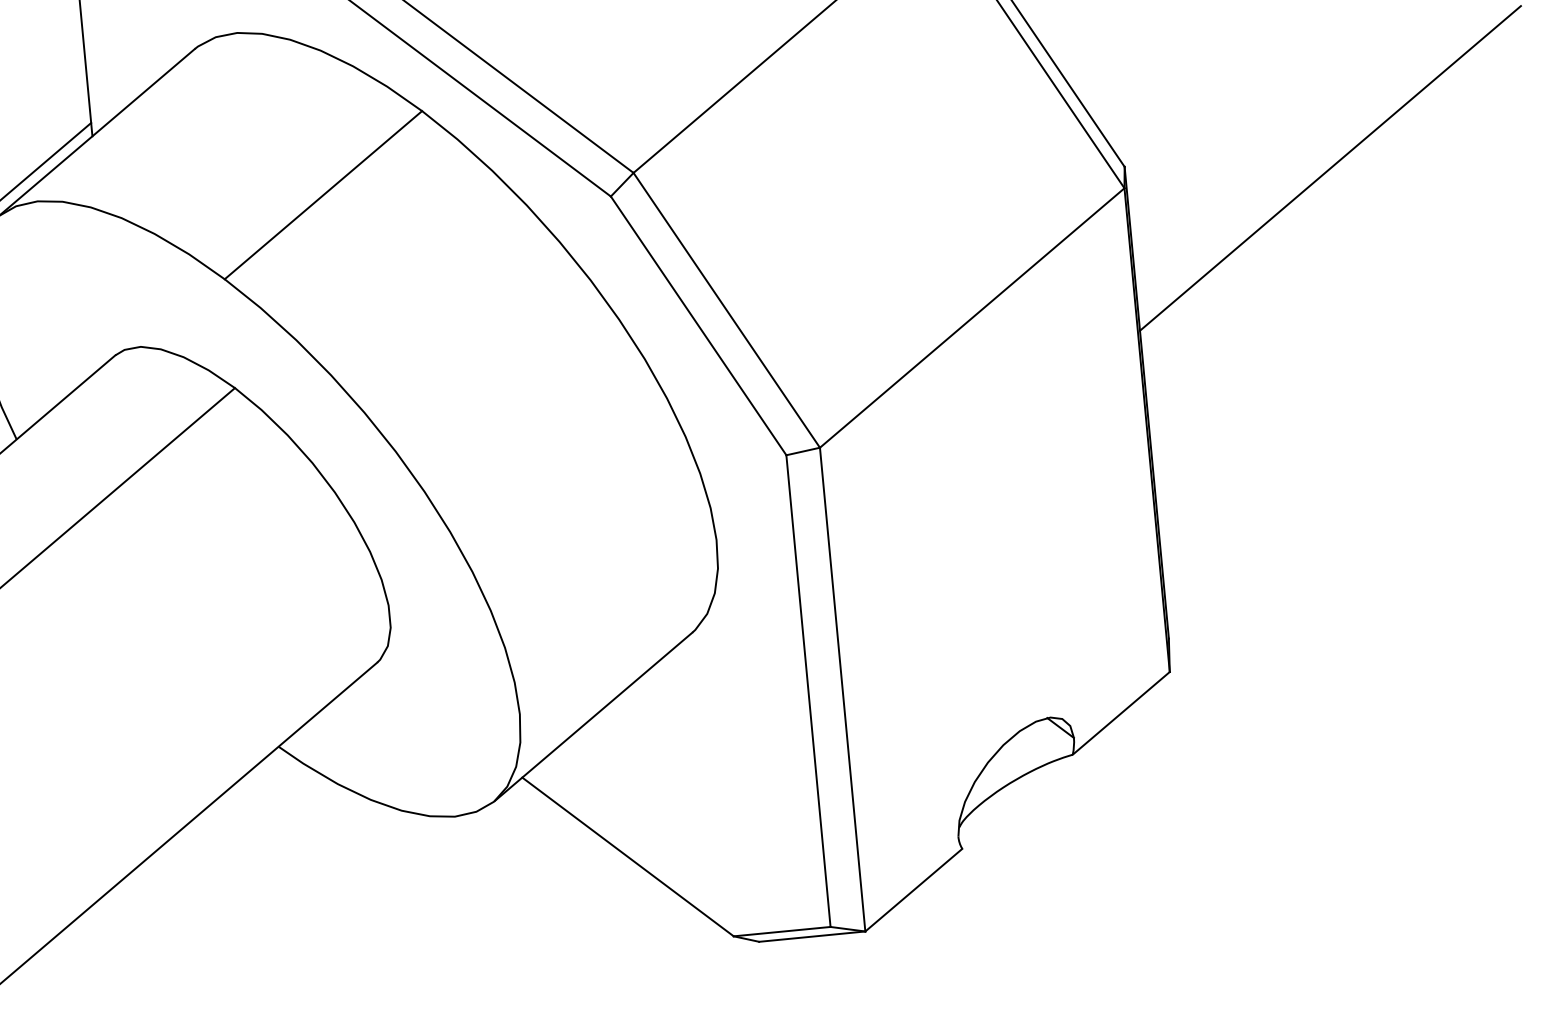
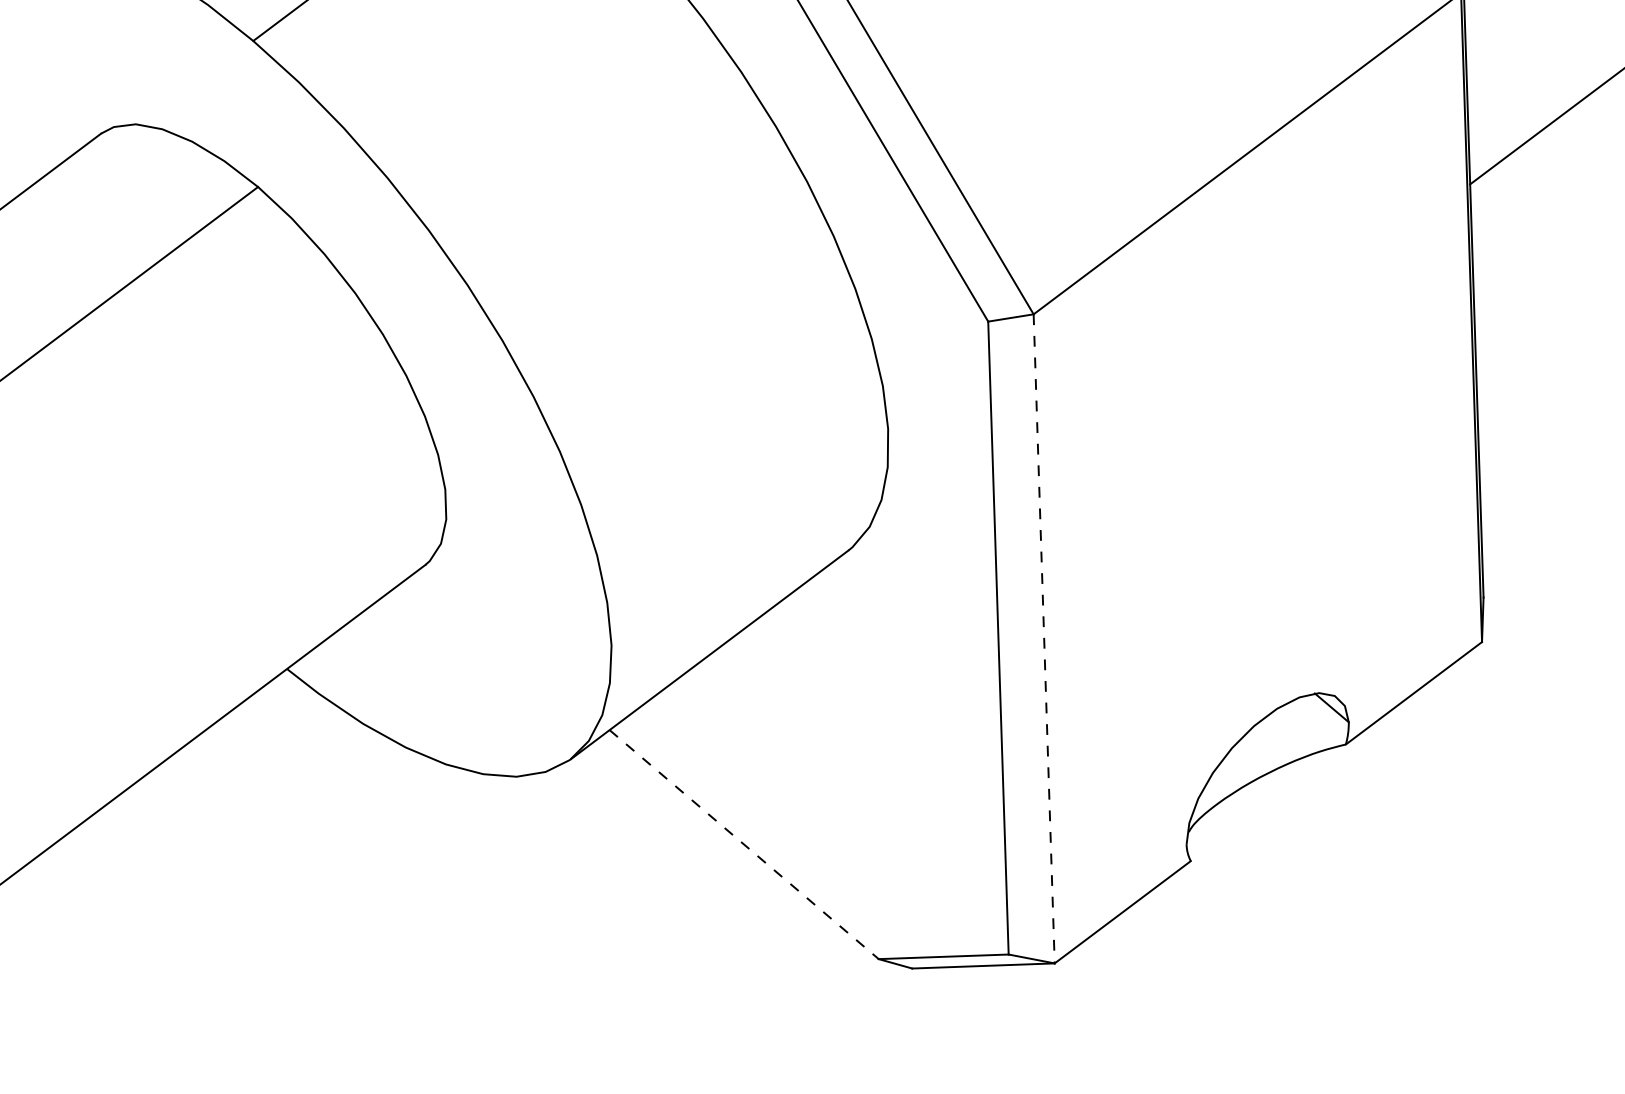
line: (842, 689) -> (1043, 638), solid -> dashed
line: (628, 857) -> (744, 845), solid -> dashed

